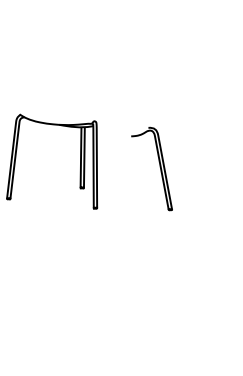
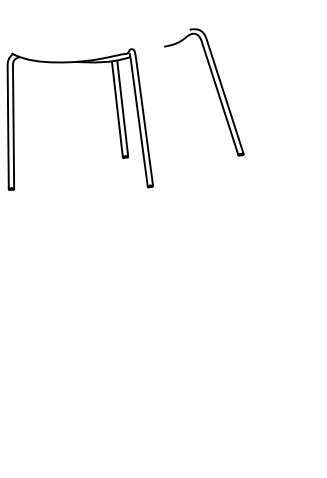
part: (159, 167) -> (215, 90), moved

